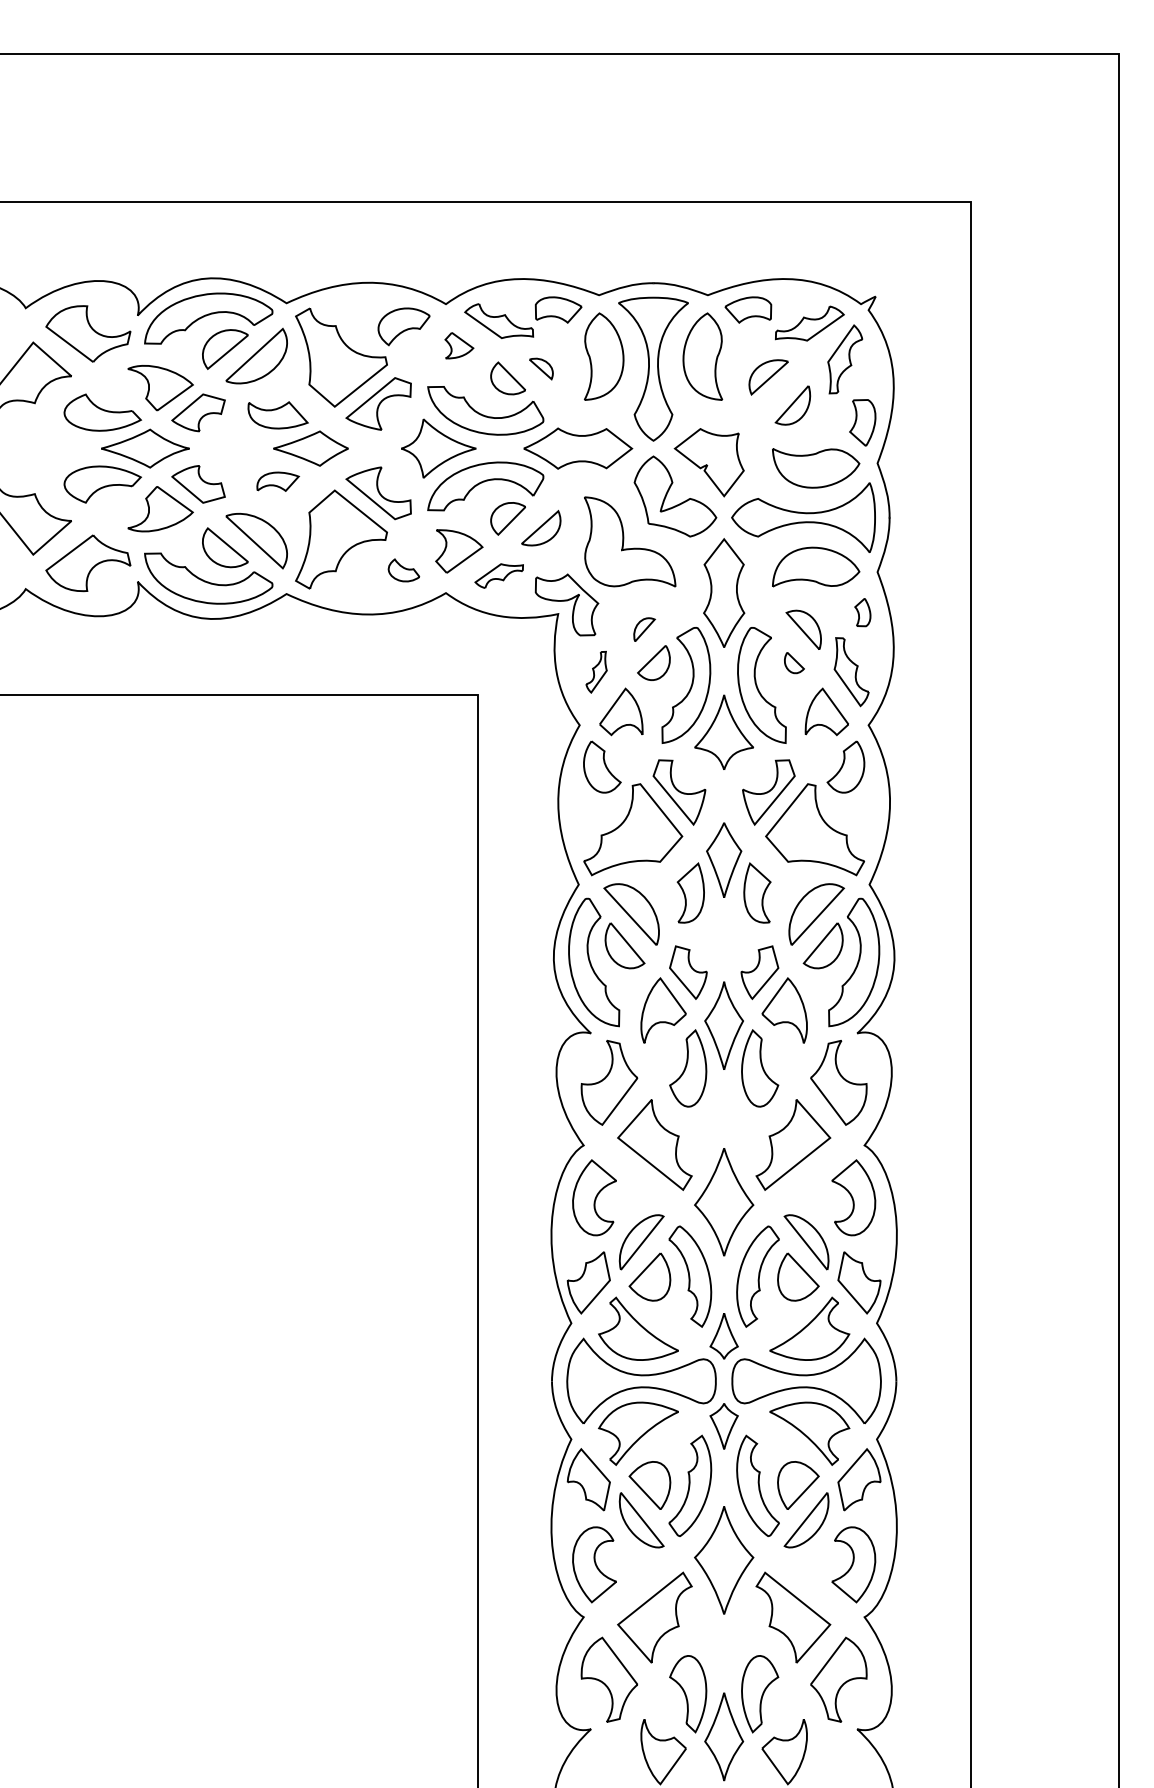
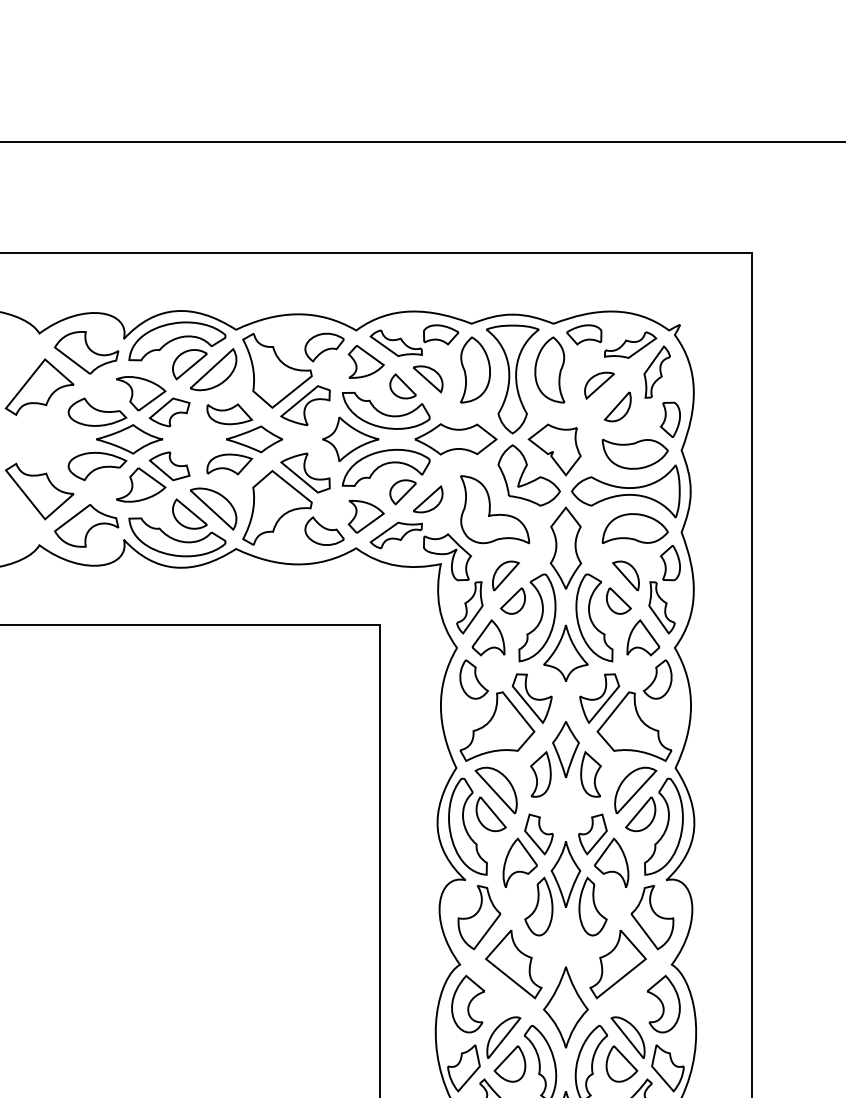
part: (459, 345) -> (366, 361), size x1.67
part: (541, 368) -> (428, 378), size x1.67
part: (277, 481) -> (229, 464), size x1.43
part: (403, 570) -> (324, 531), size x1.67
part: (499, 575) -> (396, 535), size x1.43
part: (862, 612) -> (670, 562), size x1.67
part: (644, 629) -> (505, 575), size x1.67
part: (794, 662) -> (618, 600), size x1.67
part: (596, 672) -> (469, 608), size x1.67

